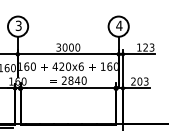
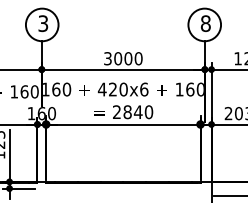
text: (119, 25) -> (205, 23), 4 -> 8

